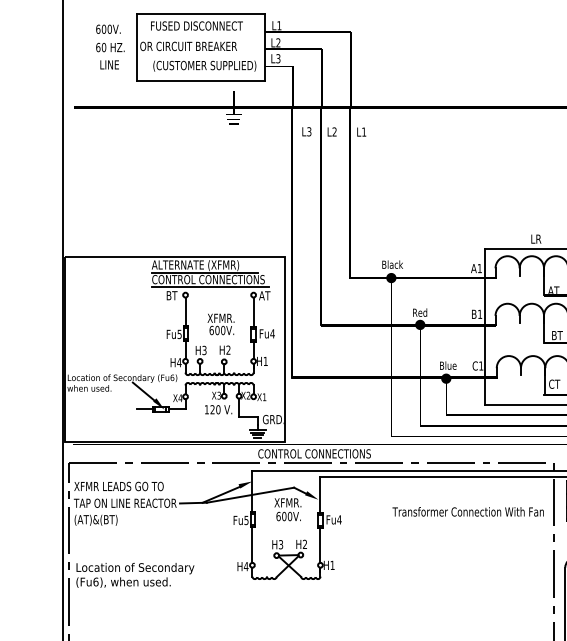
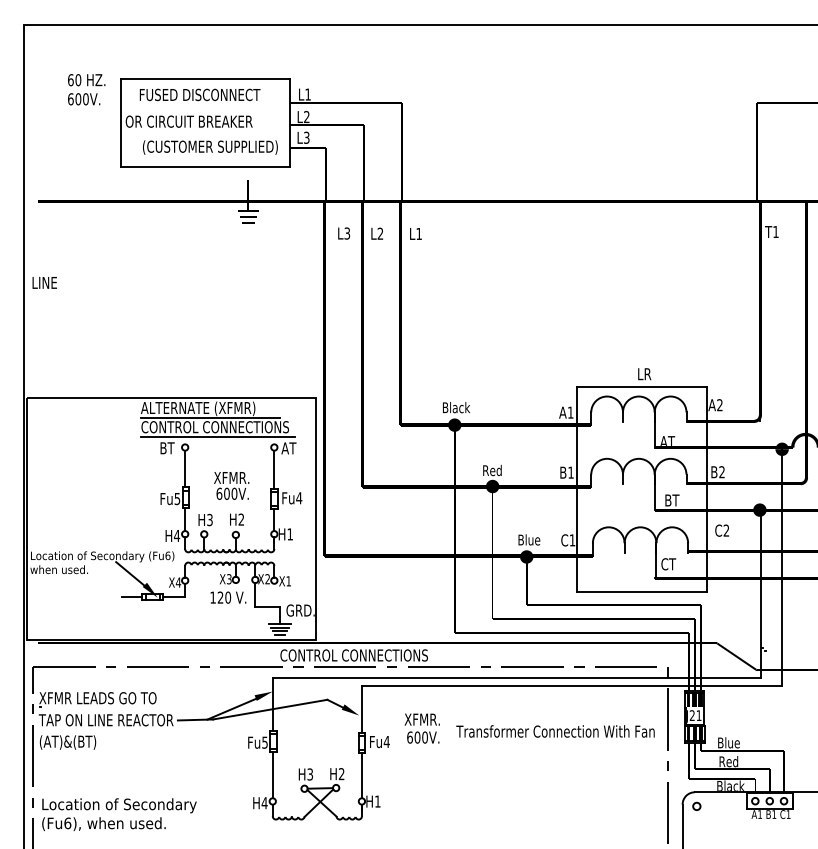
text: (110, 47) -> (86, 80), moved
text: (109, 64) -> (44, 282), moved
text: (287, 509) -> (421, 728), moved

